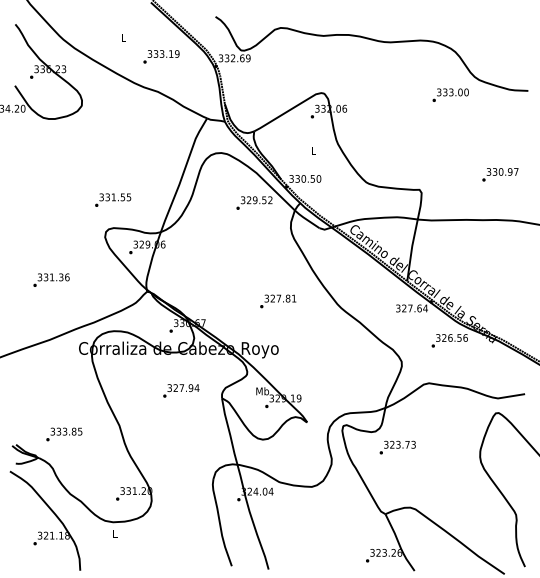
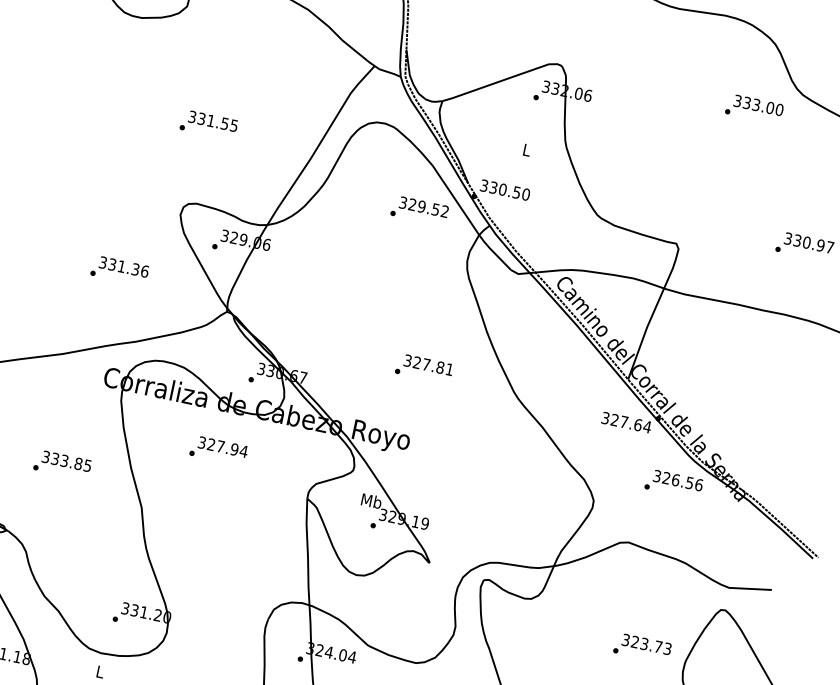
text: (113, 199) -> (209, 124), moved
text: (51, 279) -> (120, 269), moved
text: (181, 390) -> (219, 450), moved
text: (64, 434) -> (62, 465), moved
text: (397, 447) -> (642, 647), moved

